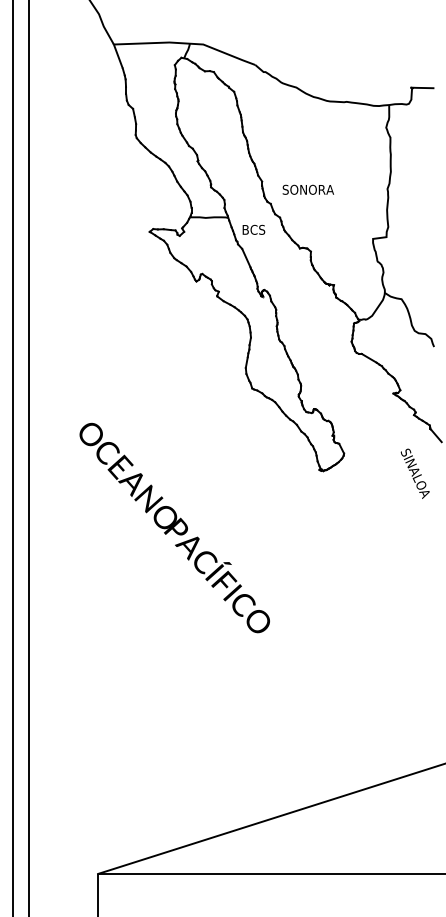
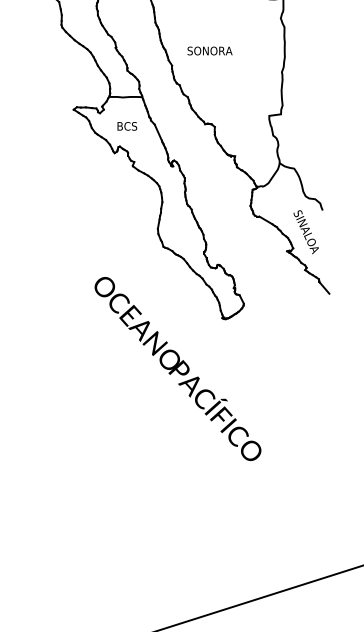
text: (307, 189) -> (209, 50), moved
text: (253, 229) -> (126, 126), moved
text: (414, 473) -> (305, 231), moved
text: (174, 527) -> (177, 368), moved

